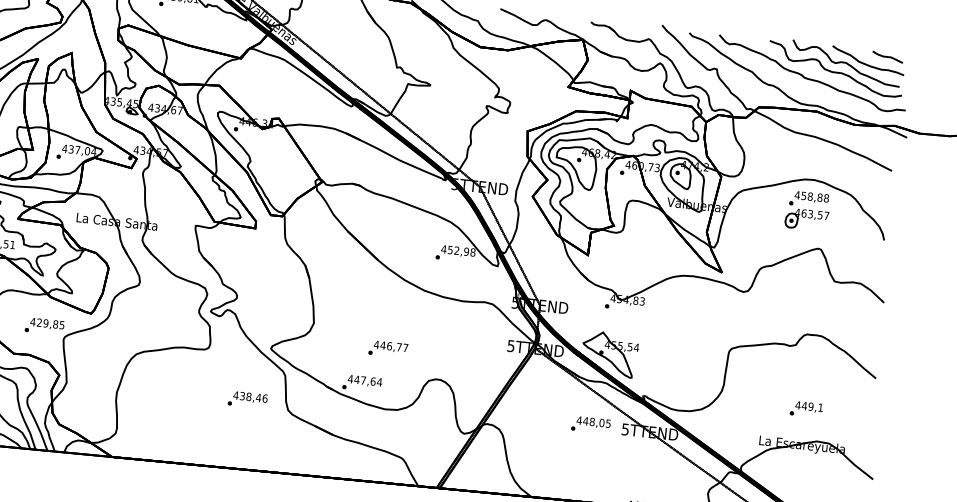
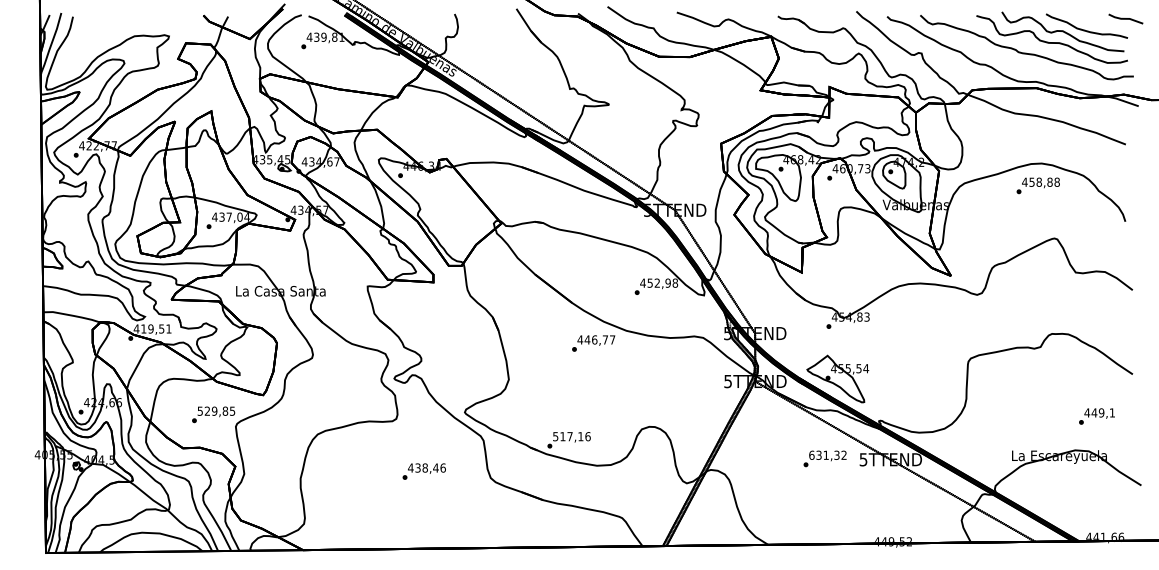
line: (887, 56) -> (1125, 18), moved
part: (806, 219) -> (1037, 207), removed
text: (33, 321) -> (200, 410), 429,85 -> 529,85
text: (388, 349) -> (593, 343), moved
text: (364, 380) -> (571, 436), 447,64 -> 517,16
text: (247, 399) -> (423, 471), moved
text: (806, 409) -> (1096, 416), moved
text: (593, 421) -> (827, 454), 448,05 -> 631,32

